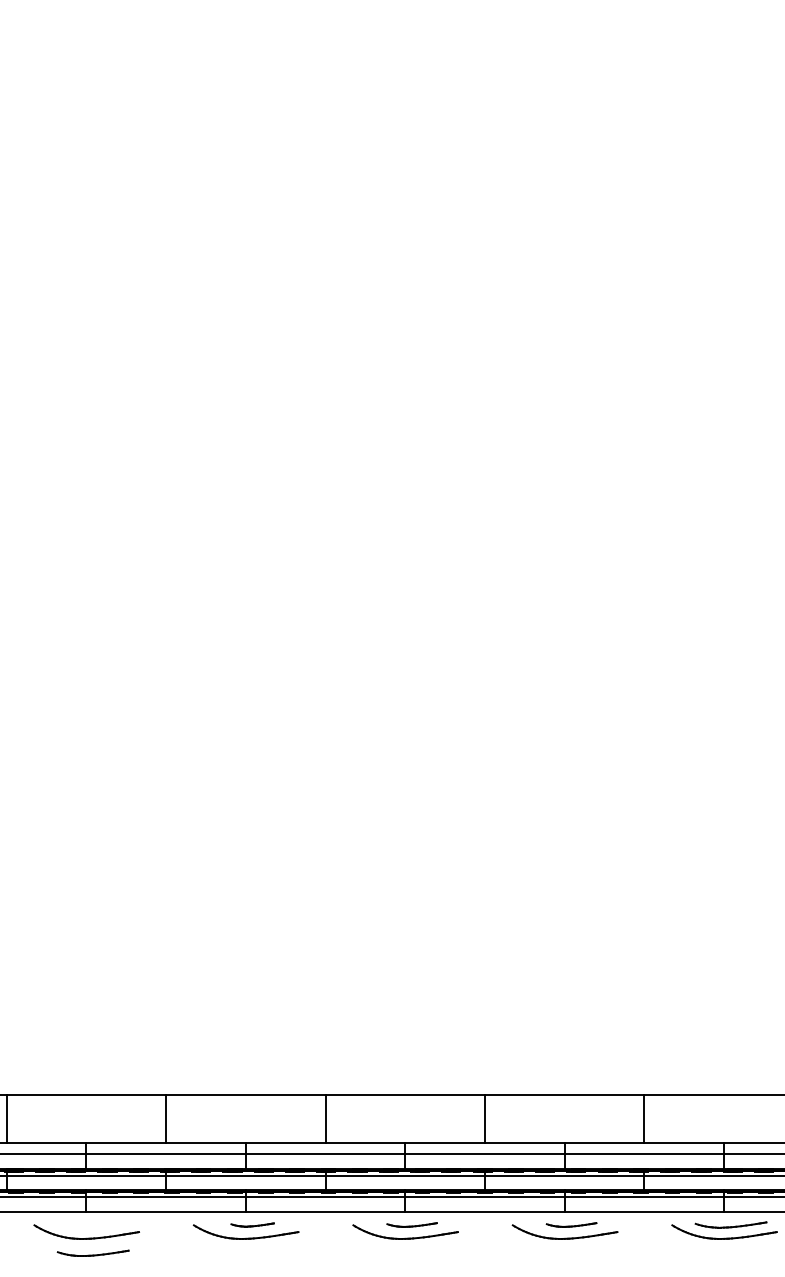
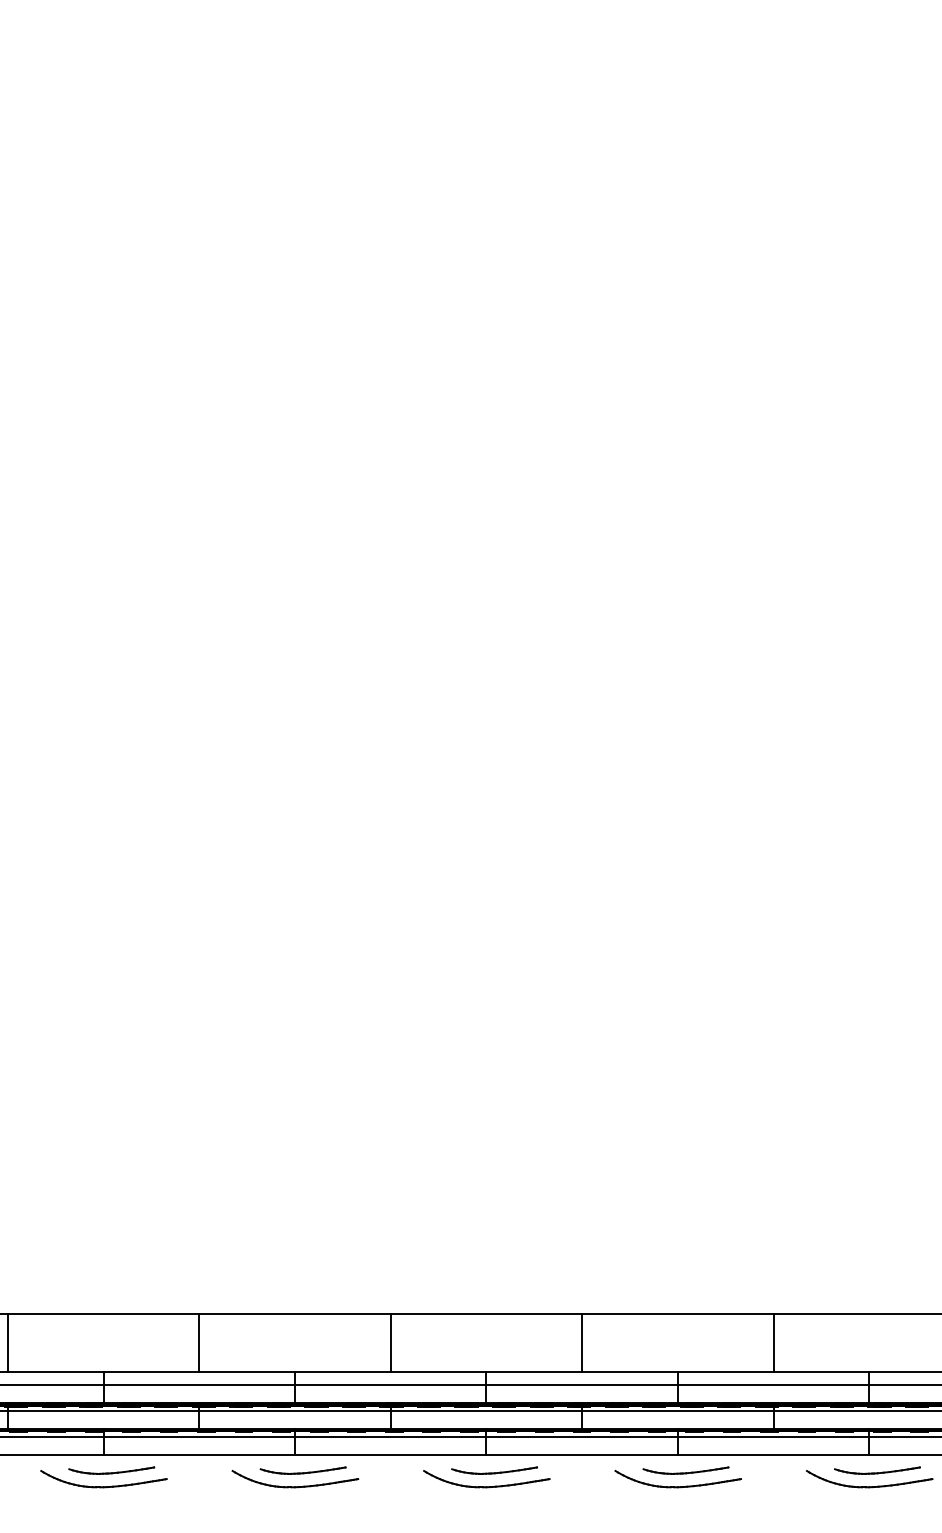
part: (252, 1224) -> (302, 1470), size x1.67
part: (412, 1224) -> (494, 1470), size x1.43
part: (571, 1224) -> (685, 1470), size x1.43
part: (93, 1253) -> (111, 1470), moved

